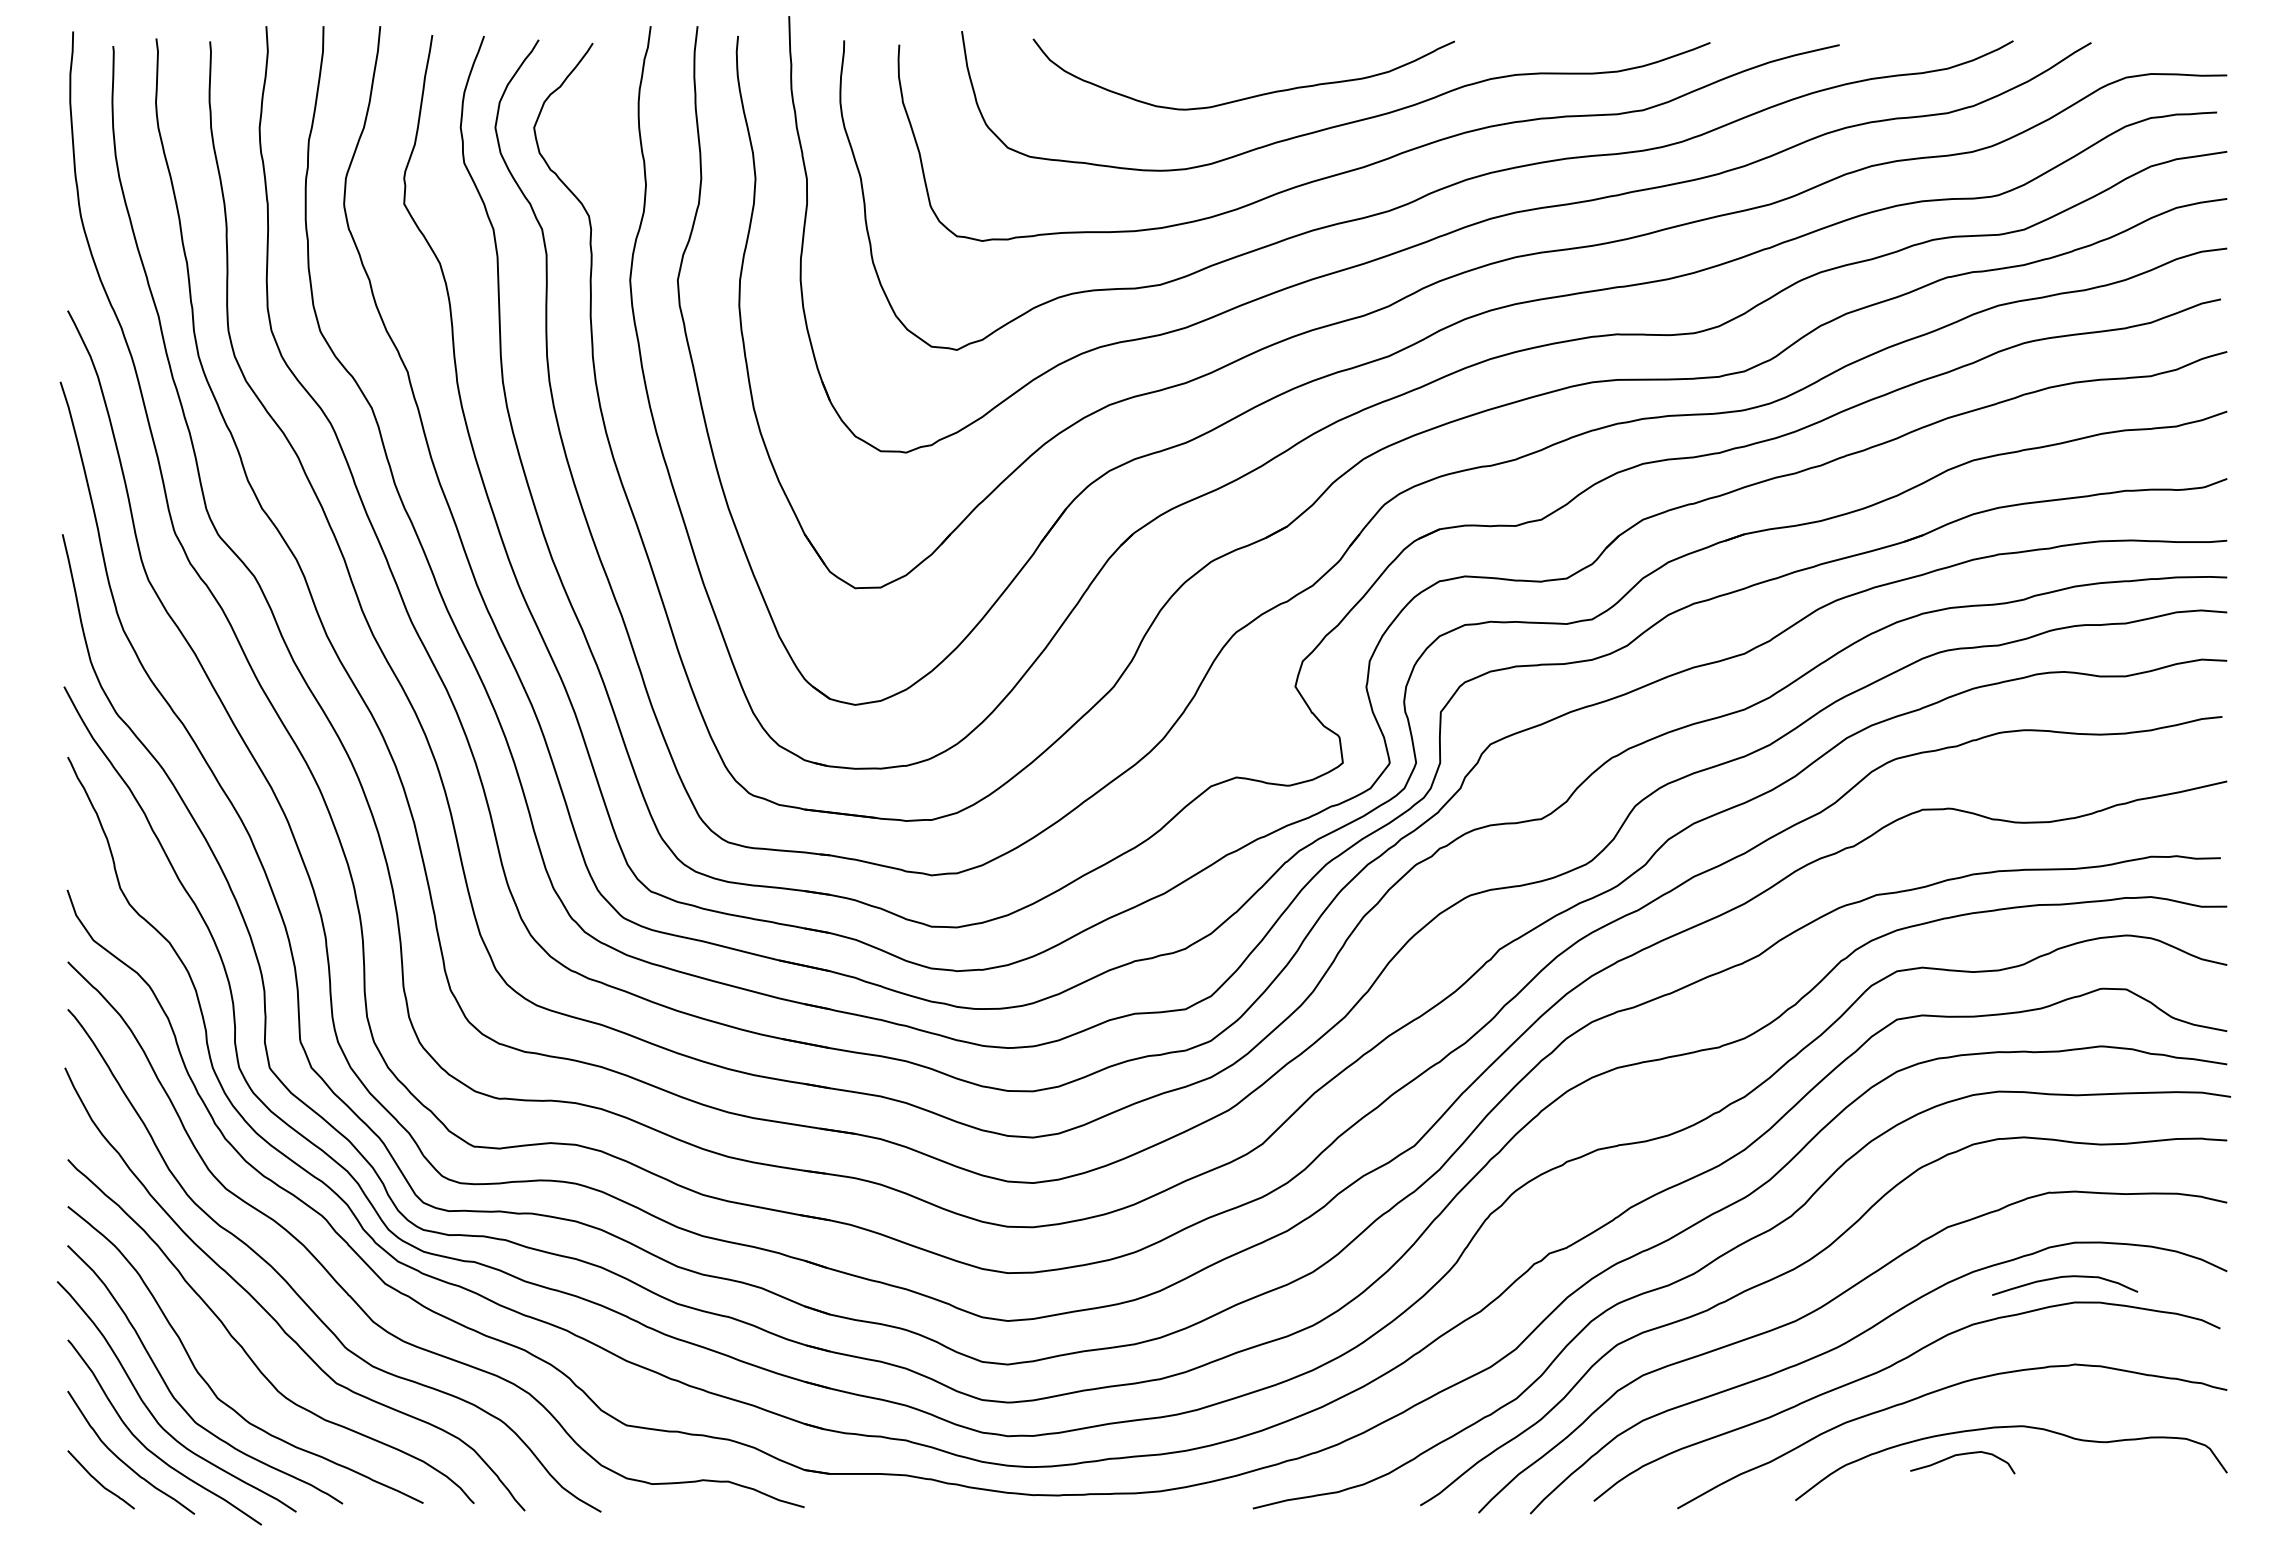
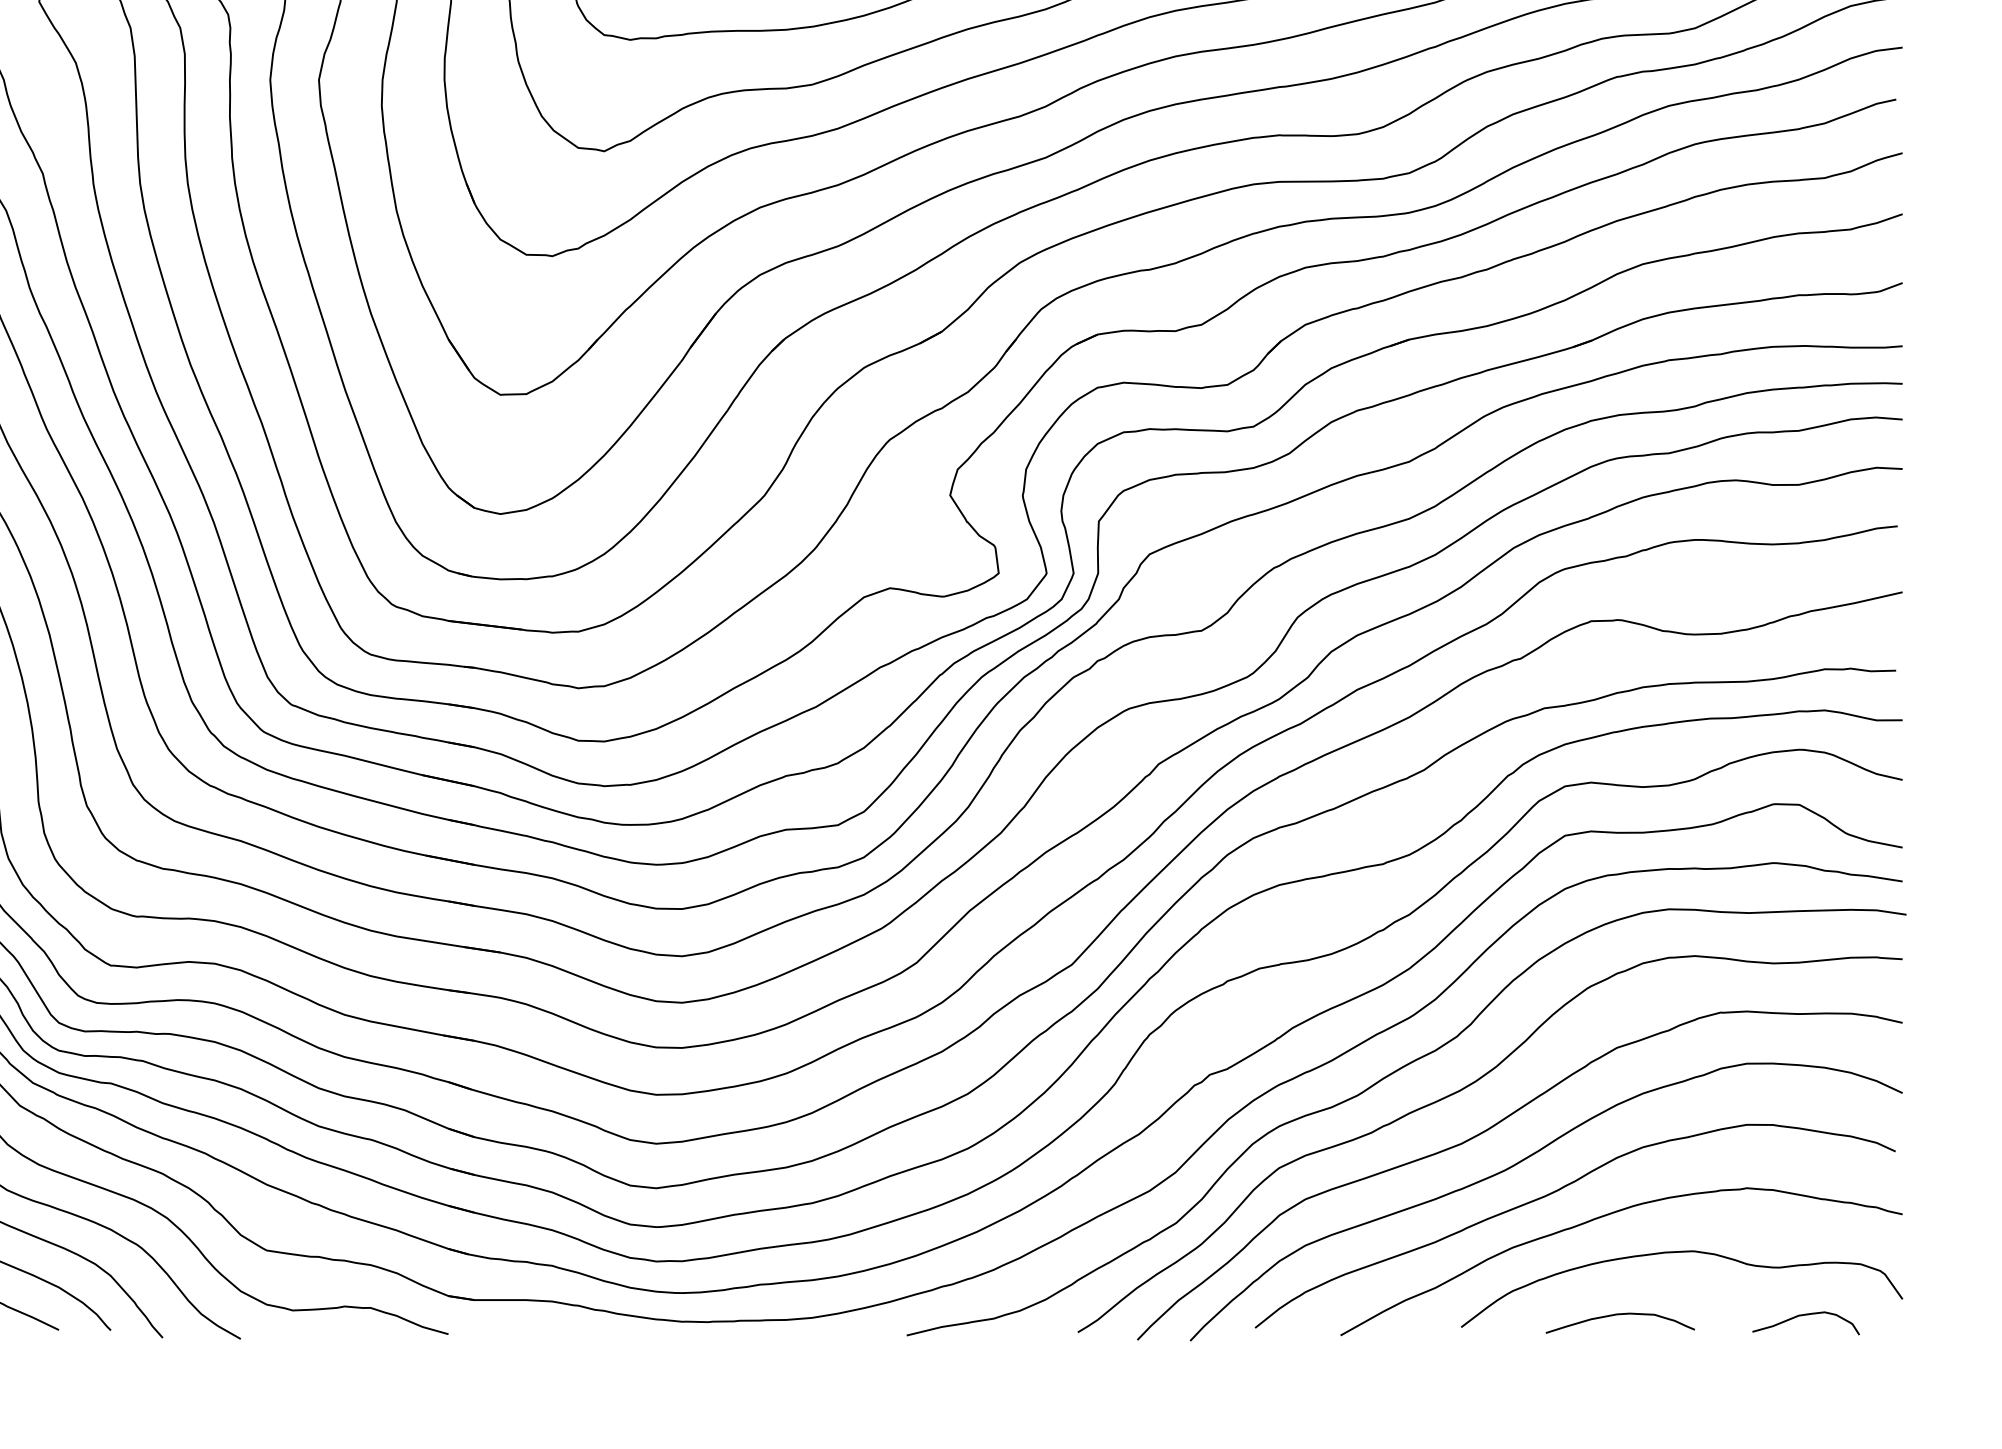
curve: (2065, 1277) -> (1620, 1314), moved
curve: (1962, 1455) -> (1805, 1315), moved

